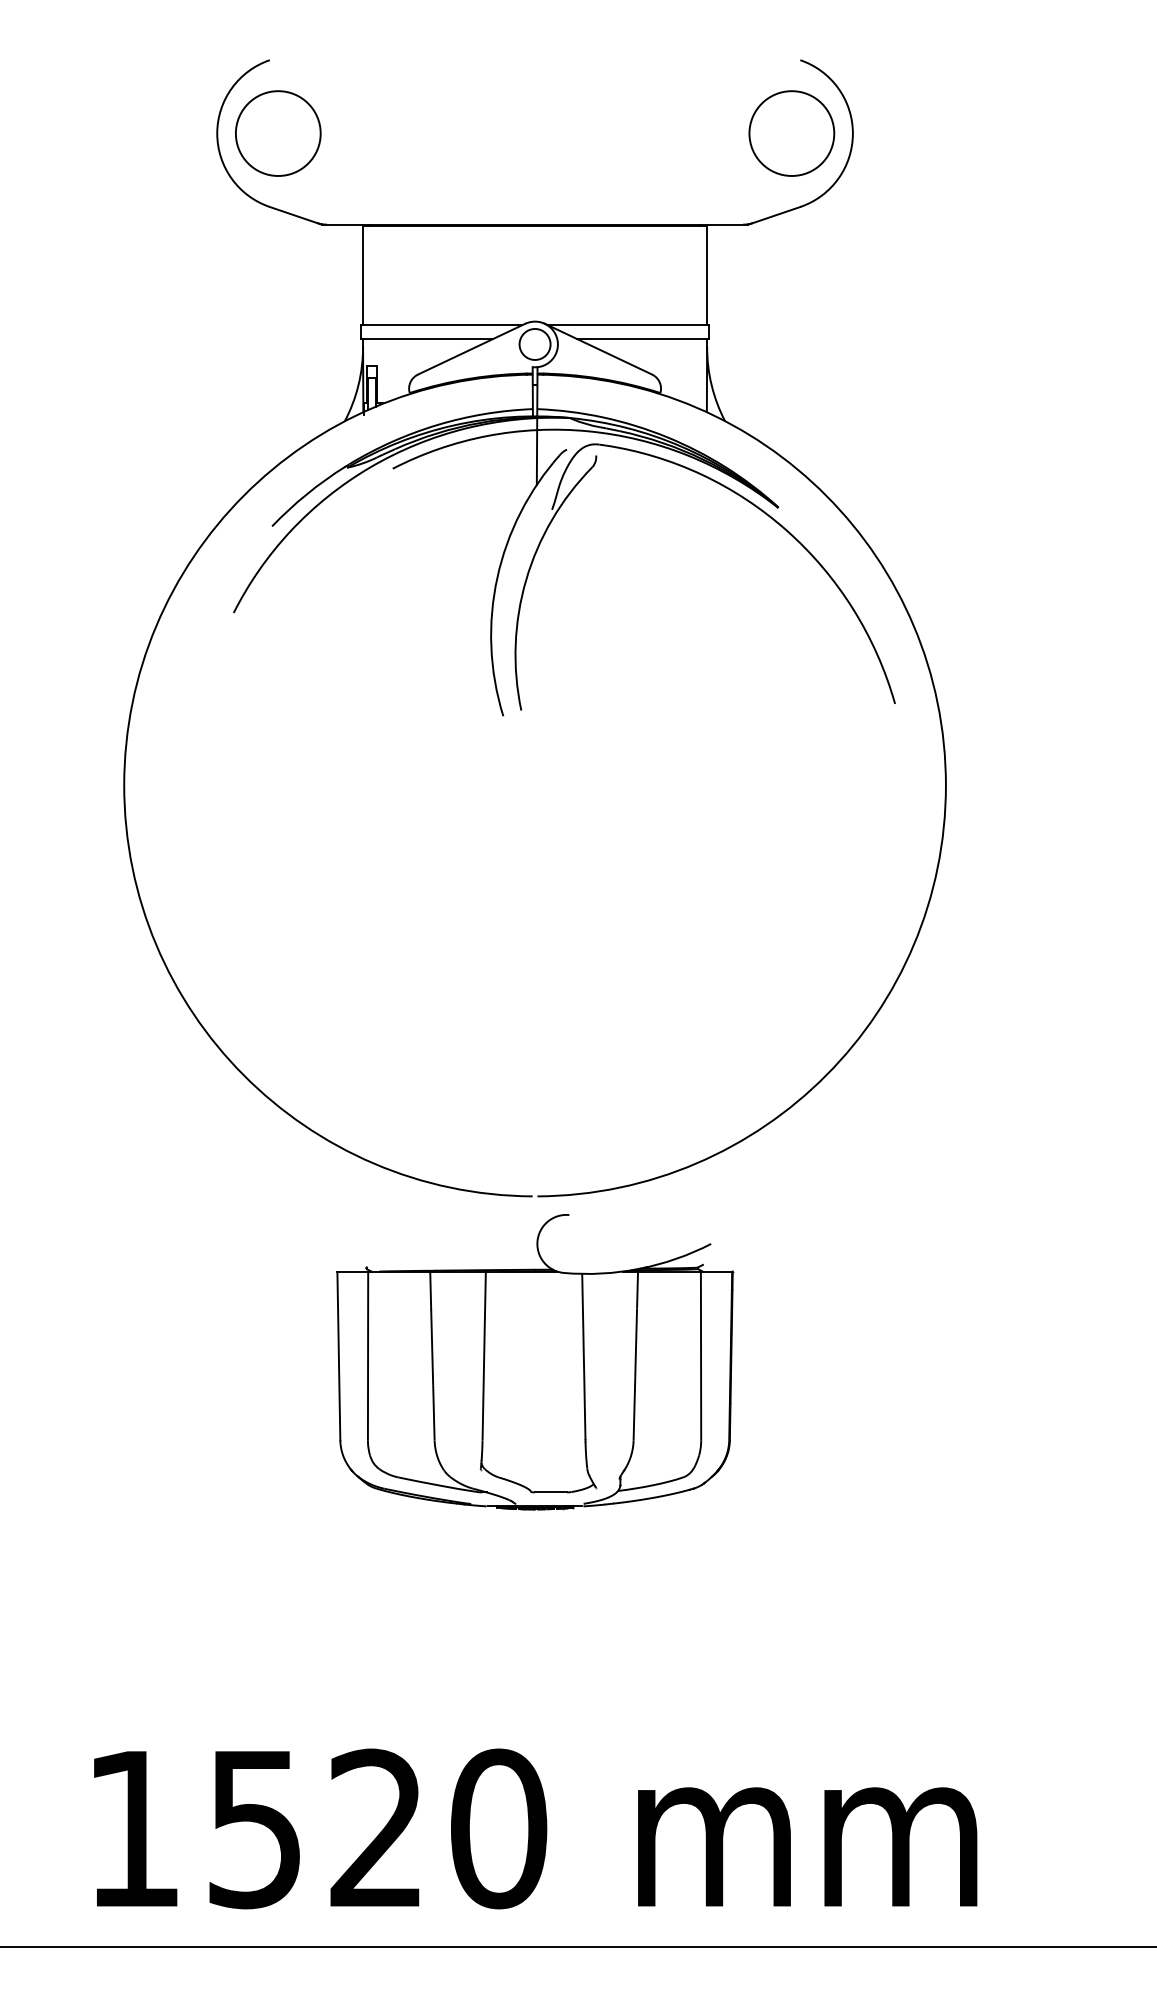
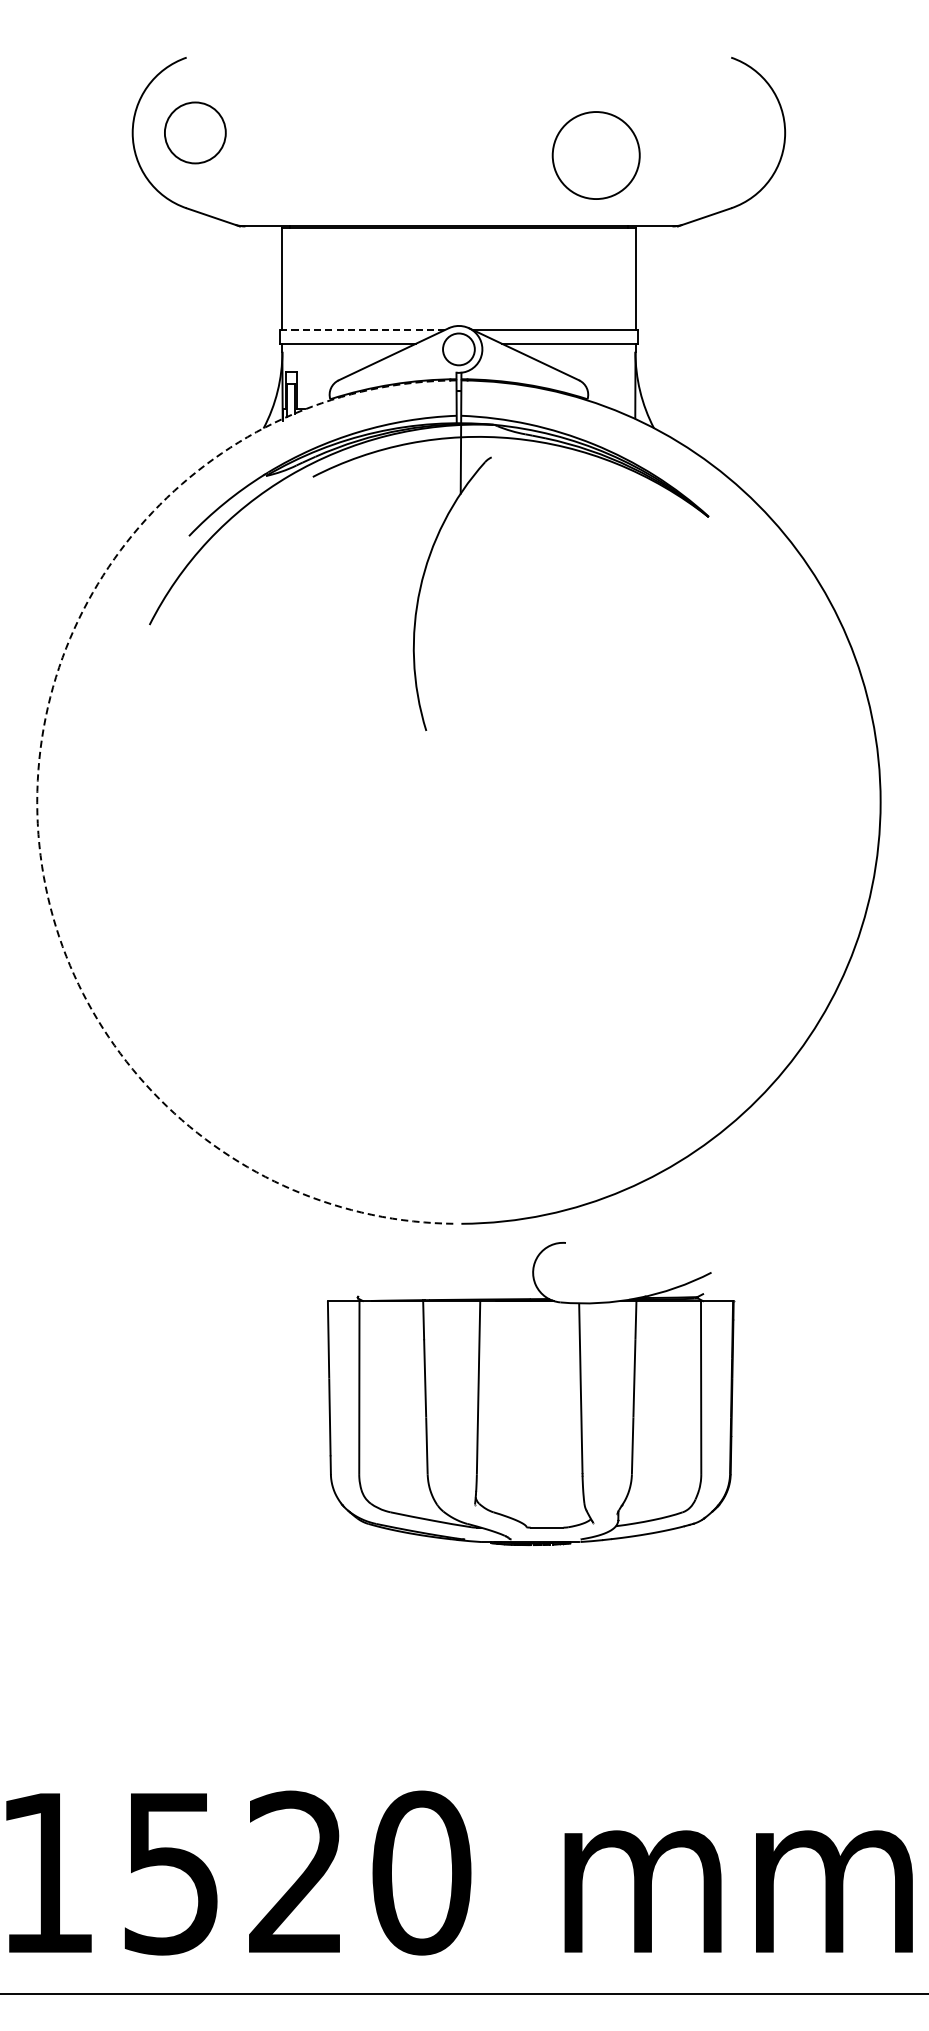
circle: (277, 133) -> (194, 132), size x0.7
circle: (791, 133) -> (595, 155), moved
line: (440, 325) -> (361, 329), solid -> dashed
part: (751, 504) -> (681, 513), removed
arc: (124, 785) -> (37, 802), solid -> dashed
part: (535, 1362) -> (531, 1394), moved

